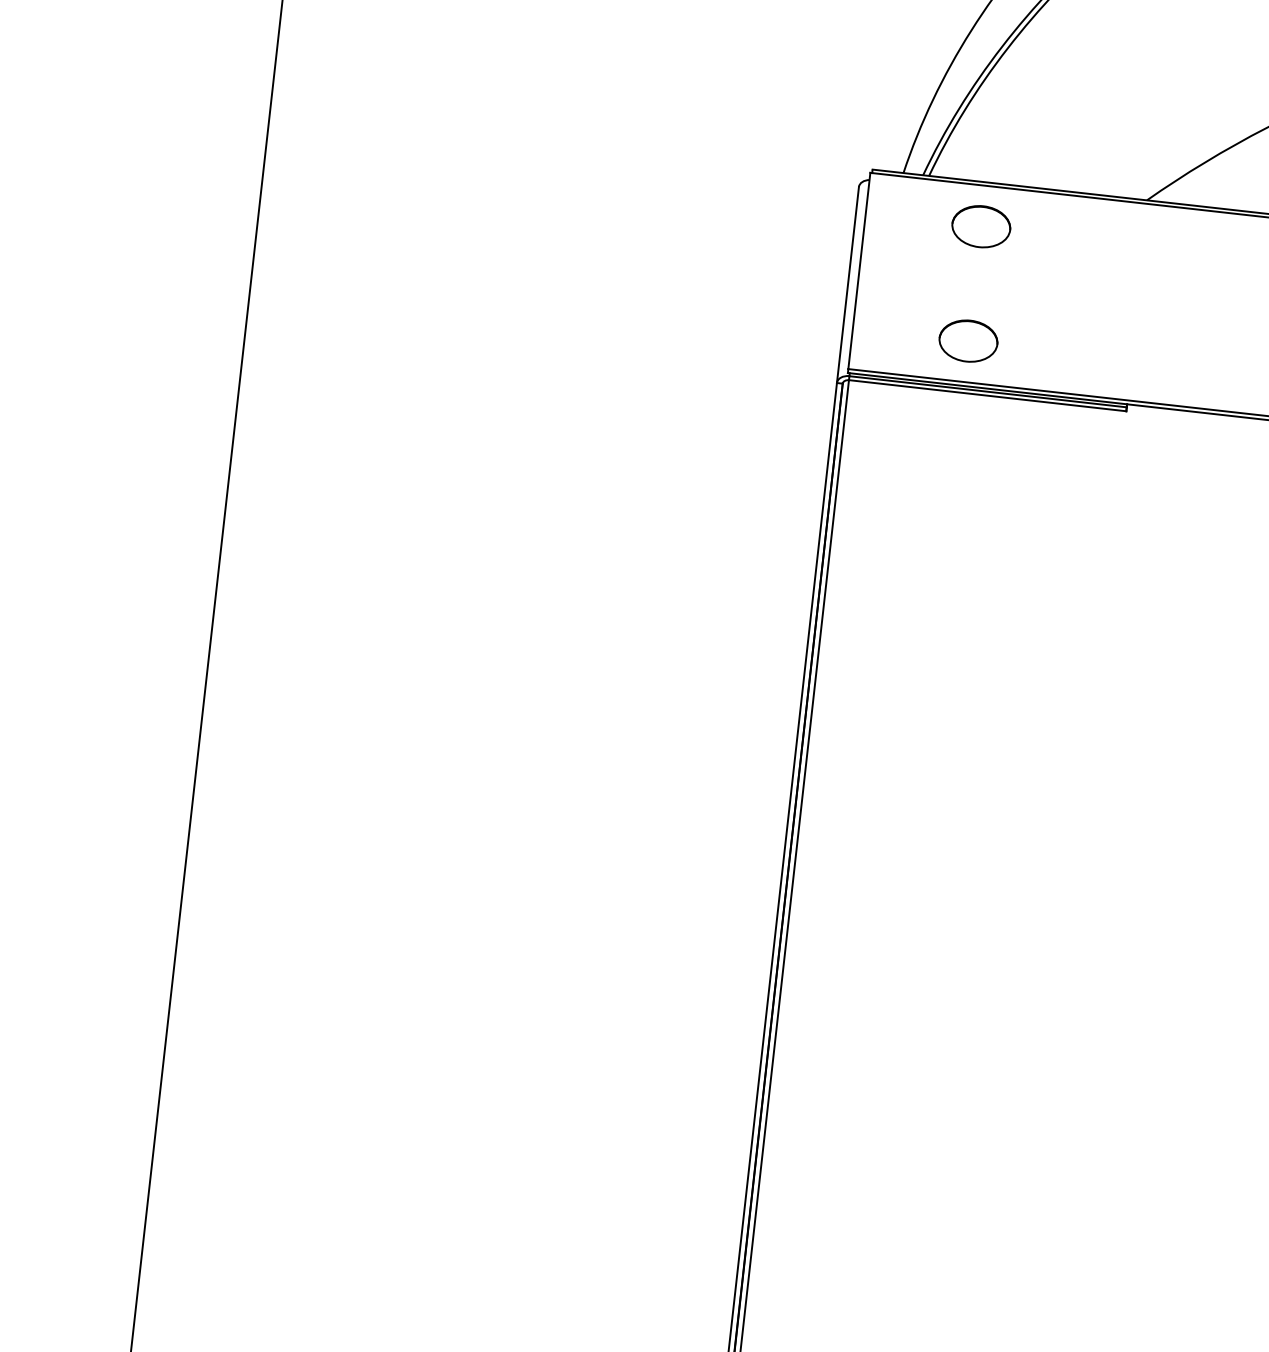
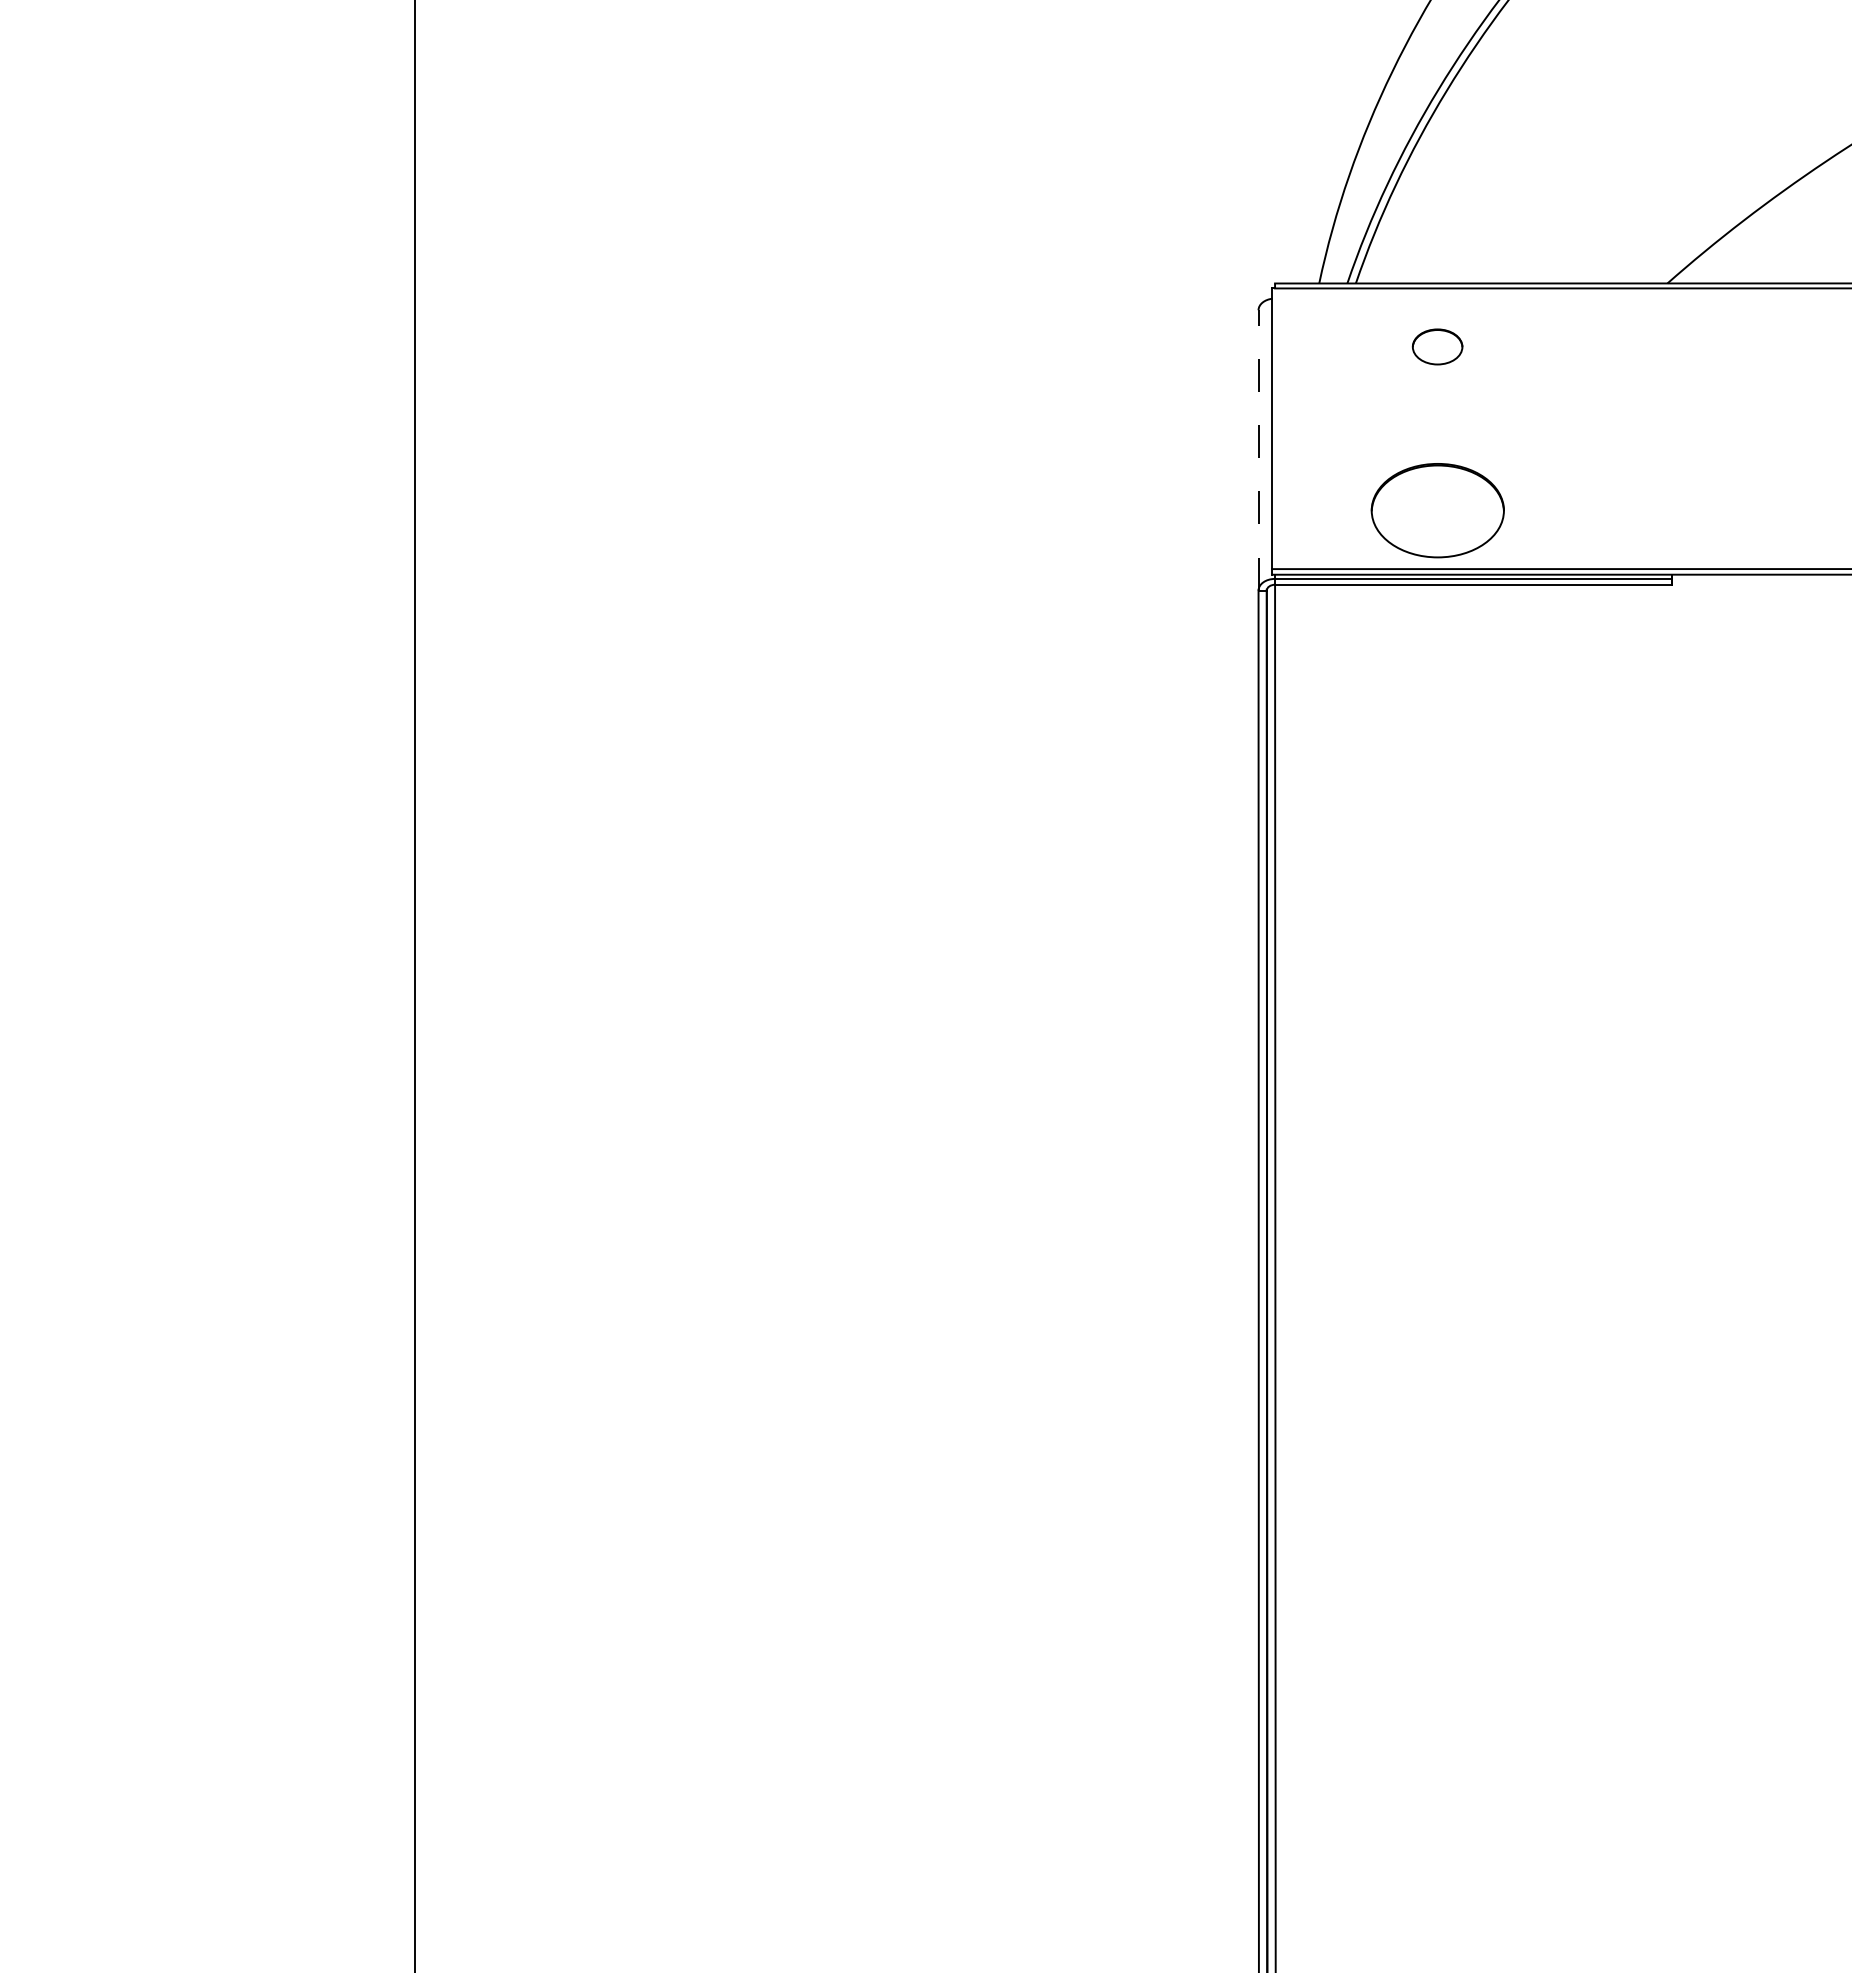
part: (981, 226) -> (1437, 346), size x0.6
line: (848, 284) -> (1258, 449), solid -> dashed
part: (968, 341) -> (1437, 510), size x1.6

